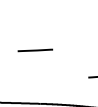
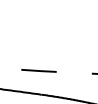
line: (35, 50) -> (39, 70), moved

